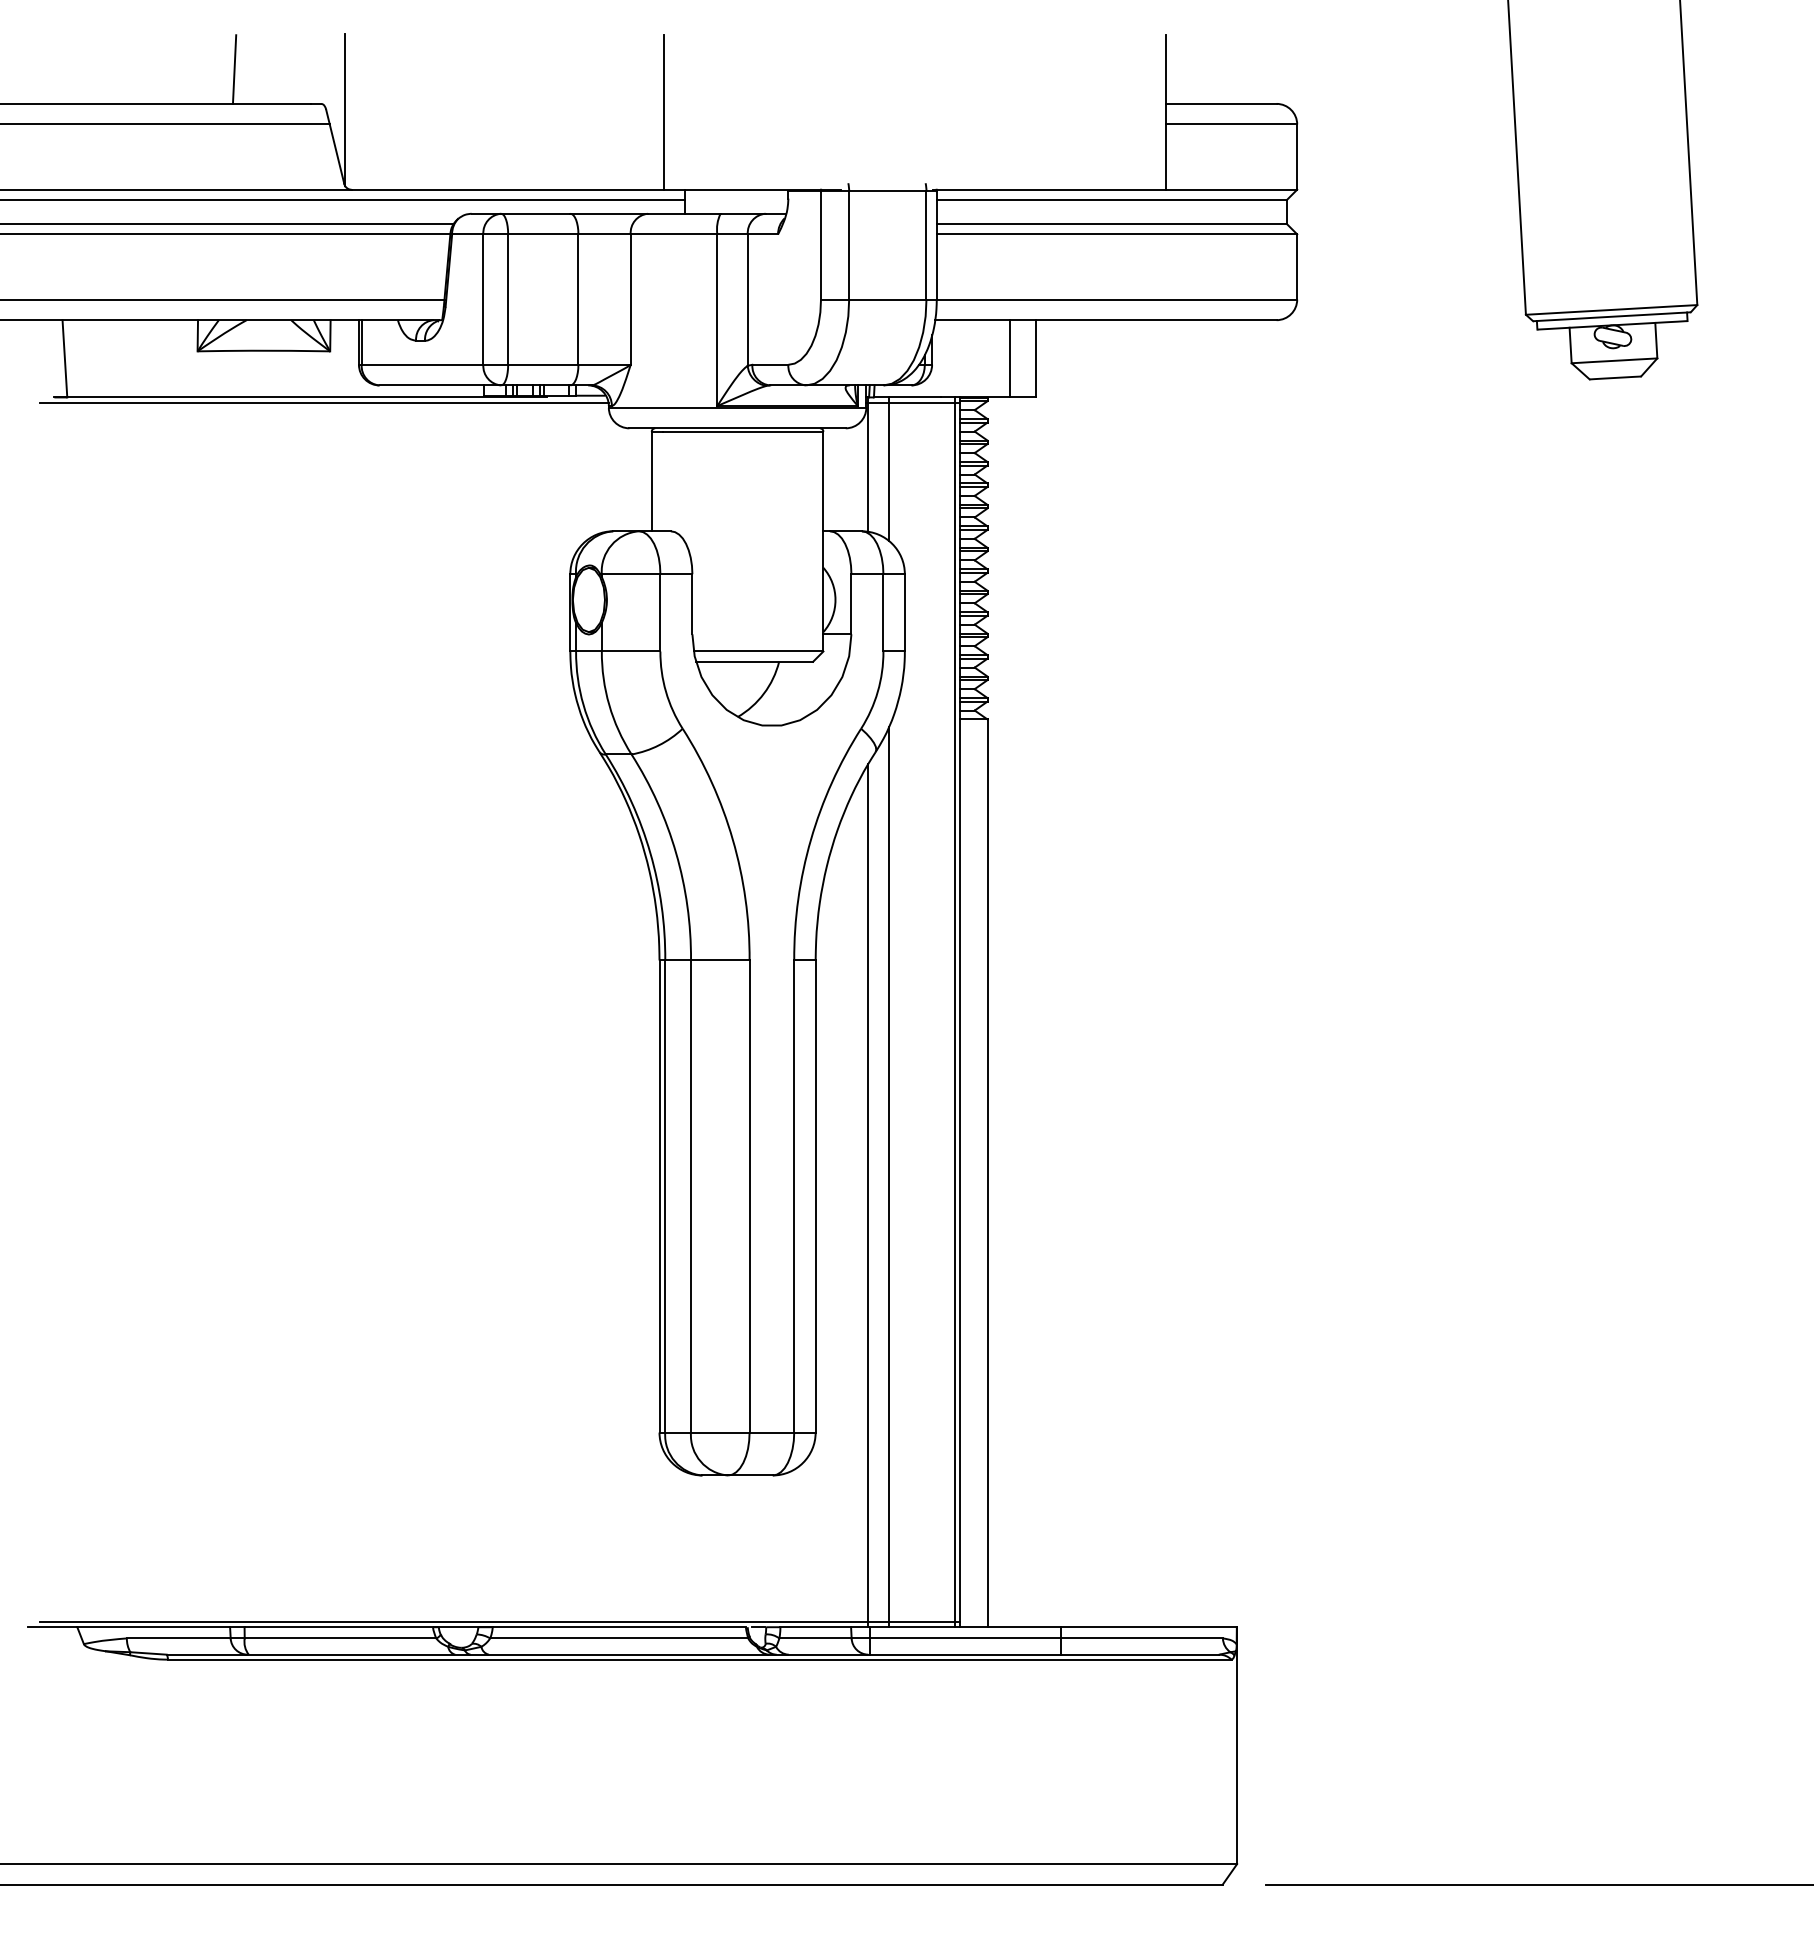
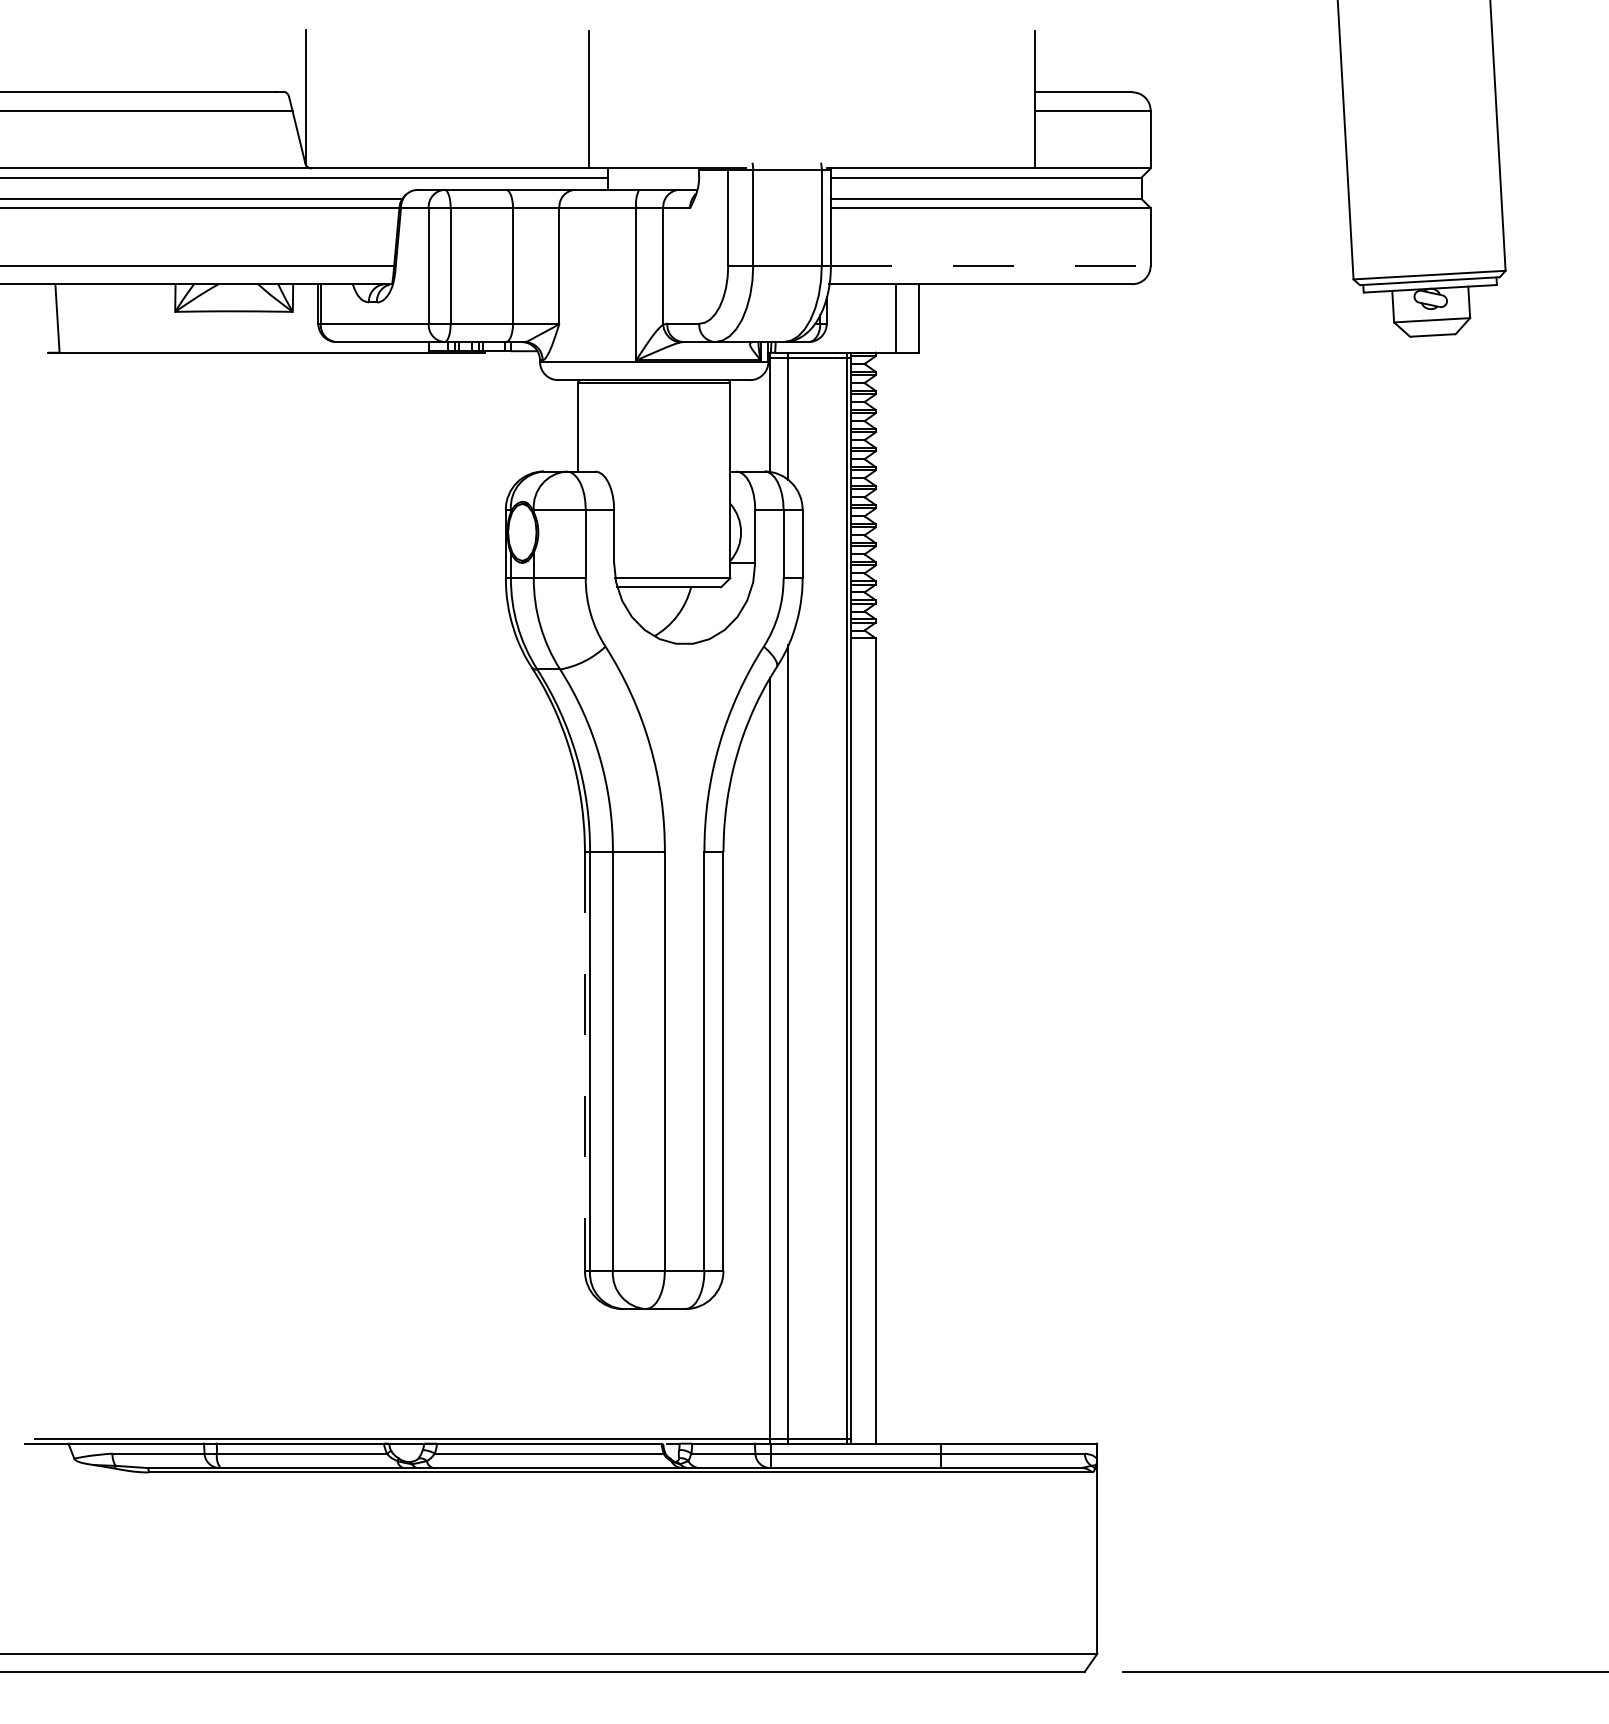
line: (234, 69) -> (207, 61), removed
line: (1117, 299) -> (991, 265), solid -> dashed
line: (324, 402) -> (287, 357), removed
line: (659, 1197) -> (584, 1062), solid -> dashed

